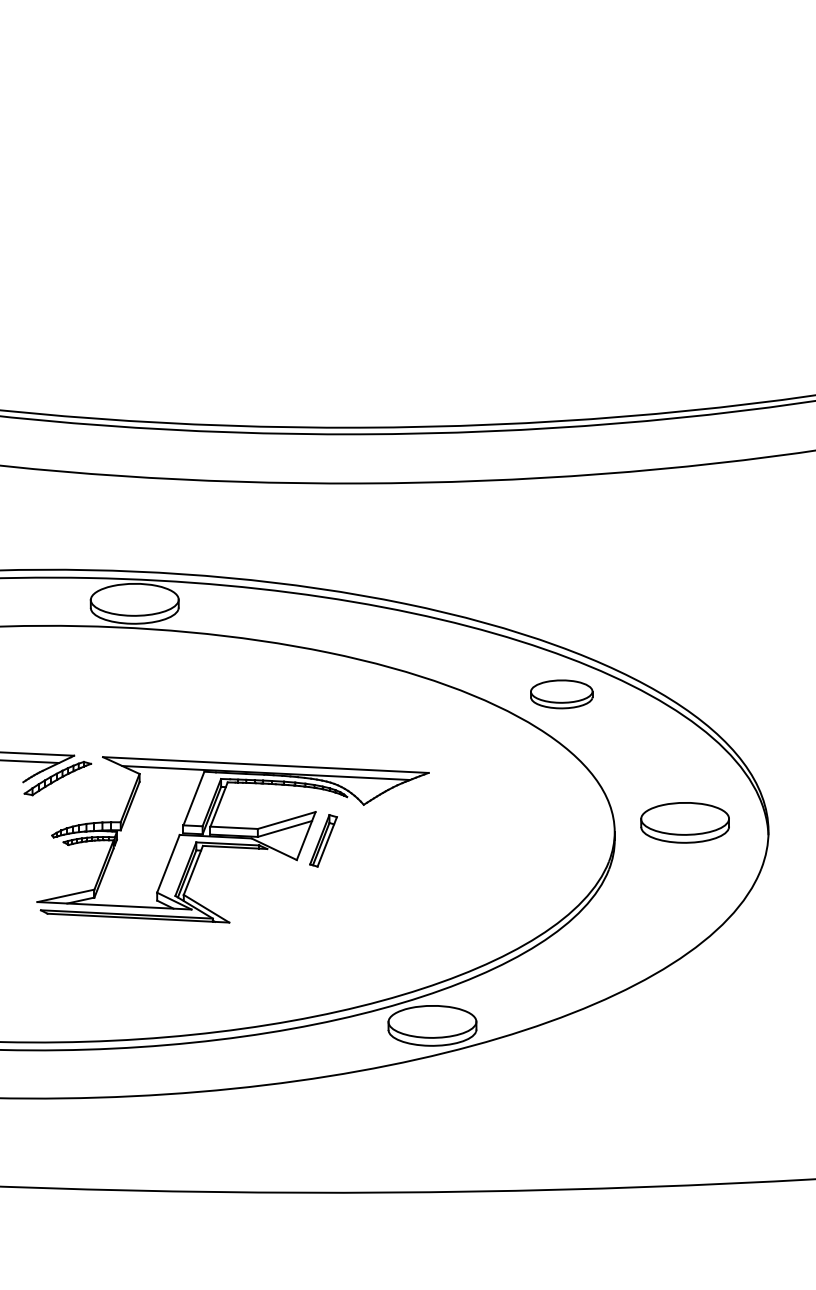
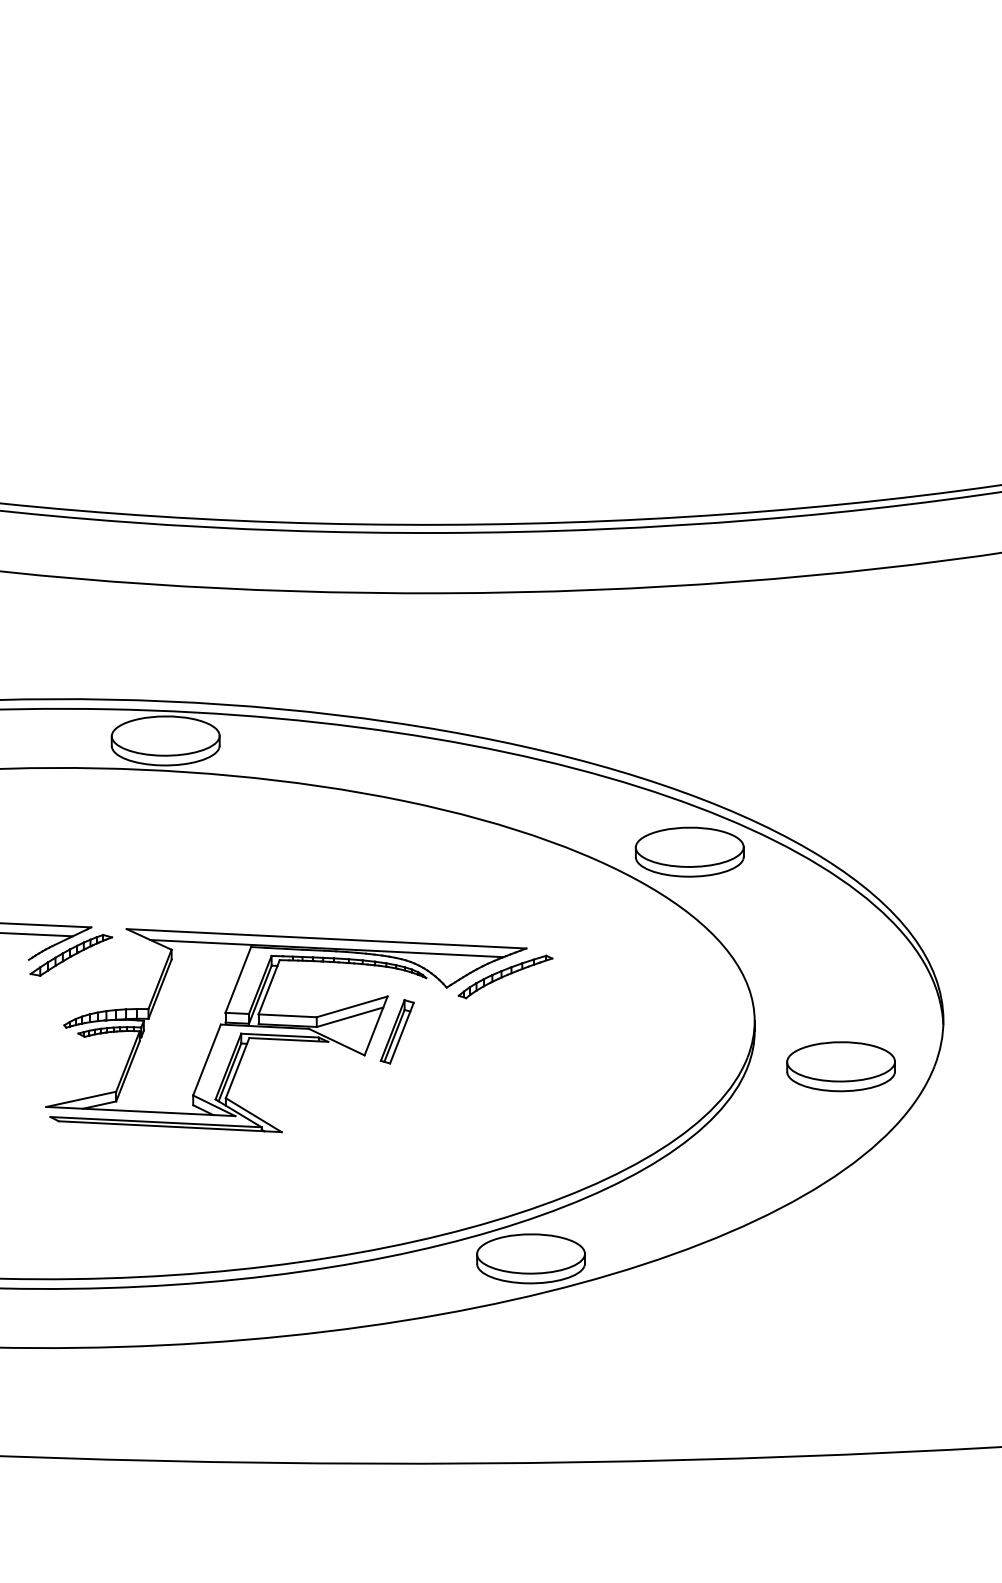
part: (561, 693) -> (689, 851), size x1.43
part: (411, 795) -> (505, 976), added
part: (684, 822) -> (840, 1066), moved

